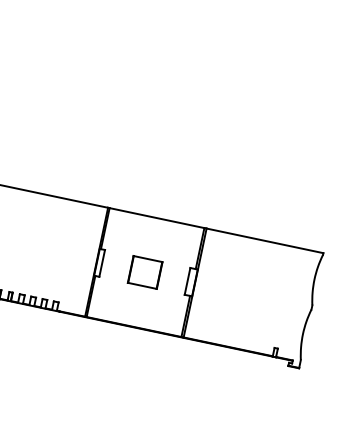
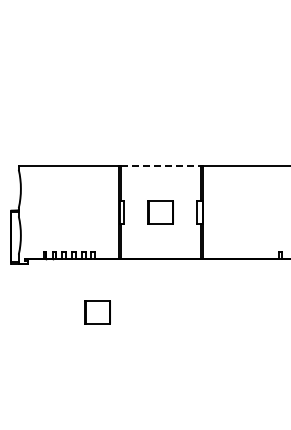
line: (157, 217) -> (161, 165), solid -> dashed
part: (46, 374) -> (97, 312), added

